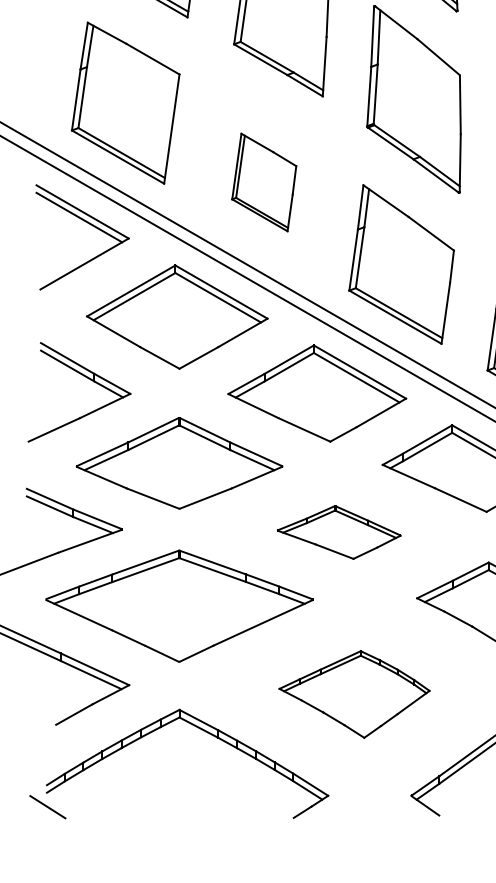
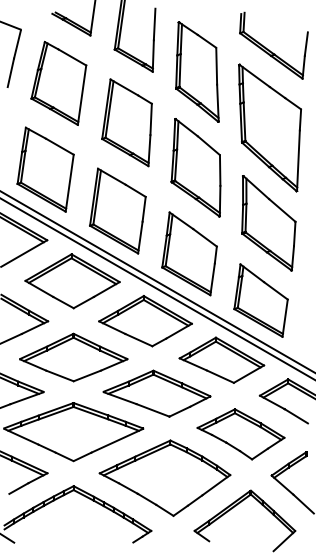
part: (263, 181) -> (117, 210), size x1.67
part: (338, 532) -> (156, 393), size x1.67
part: (353, 693) -> (164, 477), size x1.67

